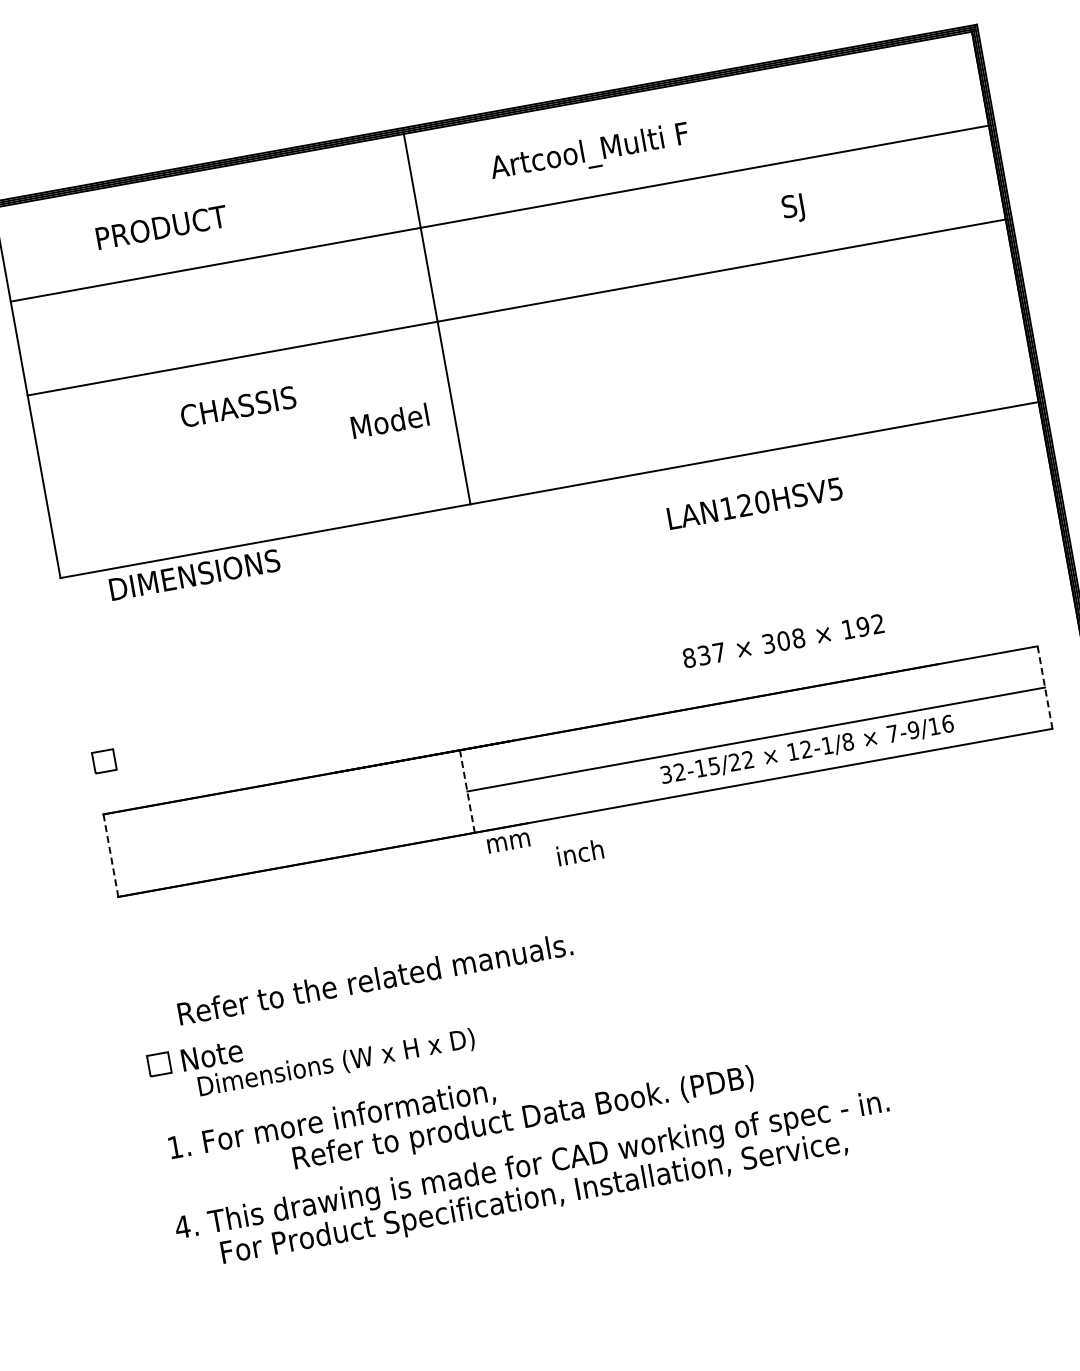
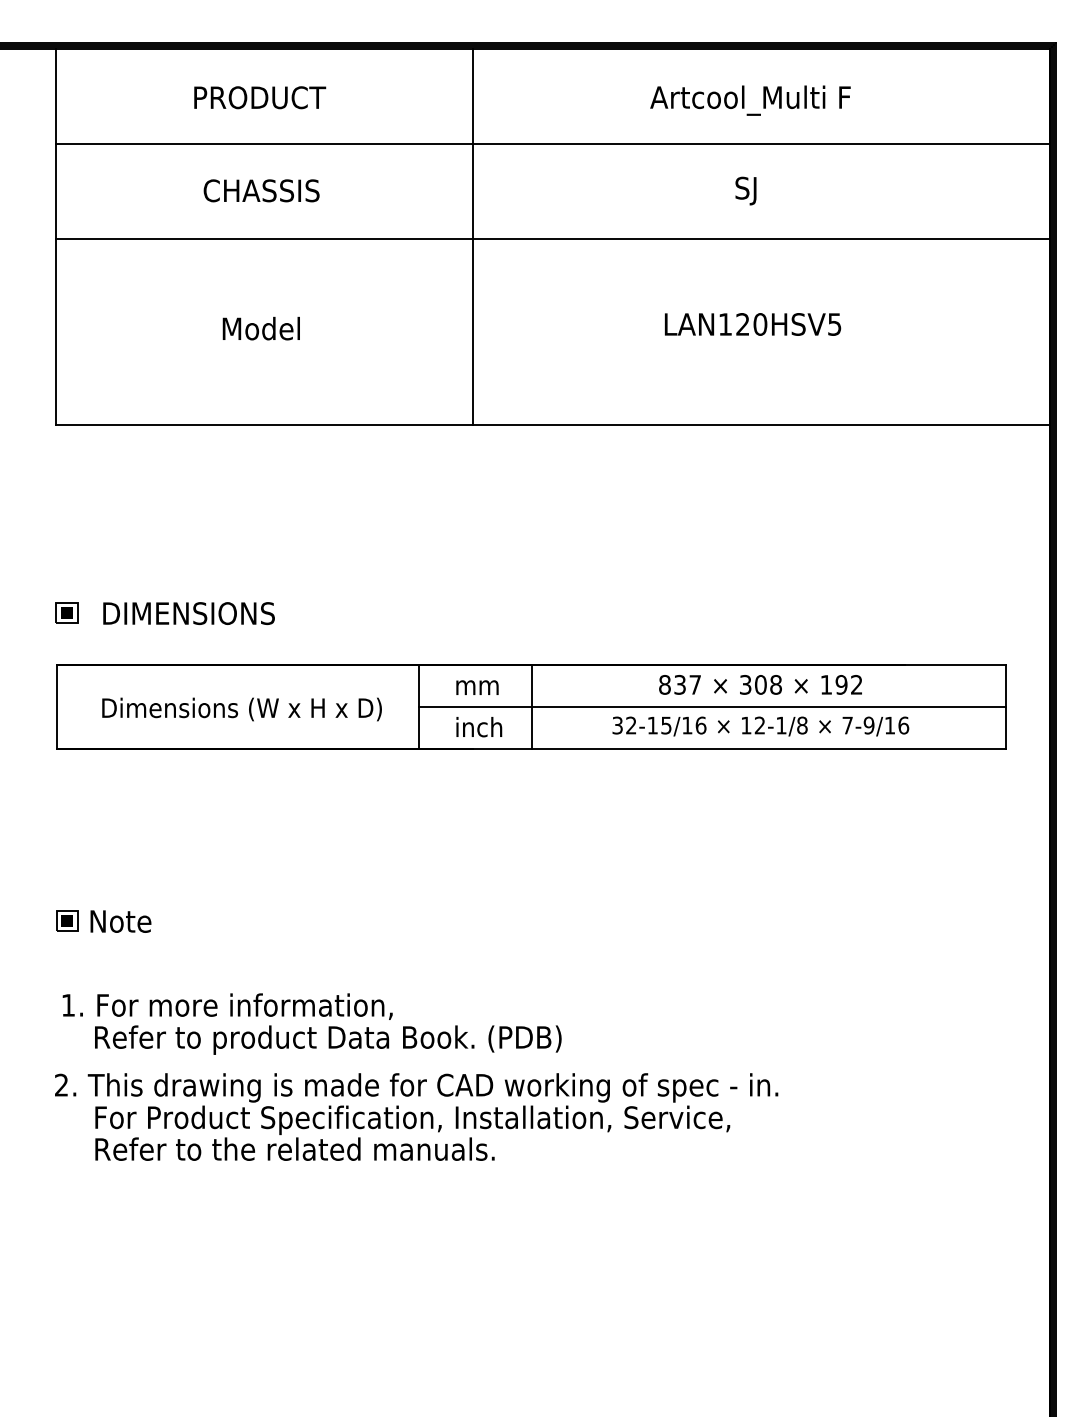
text: (589, 153) -> (750, 100), moved
text: (792, 208) -> (745, 190), moved
text: (162, 227) -> (260, 97), moved
text: (238, 406) -> (261, 190), moved
text: (389, 421) -> (260, 328), moved
text: (755, 503) -> (753, 324), moved
text: (194, 575) -> (188, 613), moved
text: (783, 640) -> (760, 684), moved
line: (1044, 687) -> (1005, 706), dashed -> solid
fill: (103, 760) -> (66, 612), added
text: (741, 760) -> (694, 725), 32-15/22 -> 32-15/16
line: (579, 770) -> (532, 706), added
line: (466, 791) -> (418, 706), dashed -> solid
text: (508, 842) -> (477, 687), moved
text: (580, 852) -> (479, 727), moved
line: (110, 855) -> (56, 706), dashed -> solid
text: (374, 978) -> (294, 1148), moved
fill: (159, 1063) -> (67, 920), added
text: (336, 1063) -> (241, 709), moved
text: (523, 1119) -> (328, 1039), moved
text: (182, 1226) -> (61, 1084), 4. -> 2.

